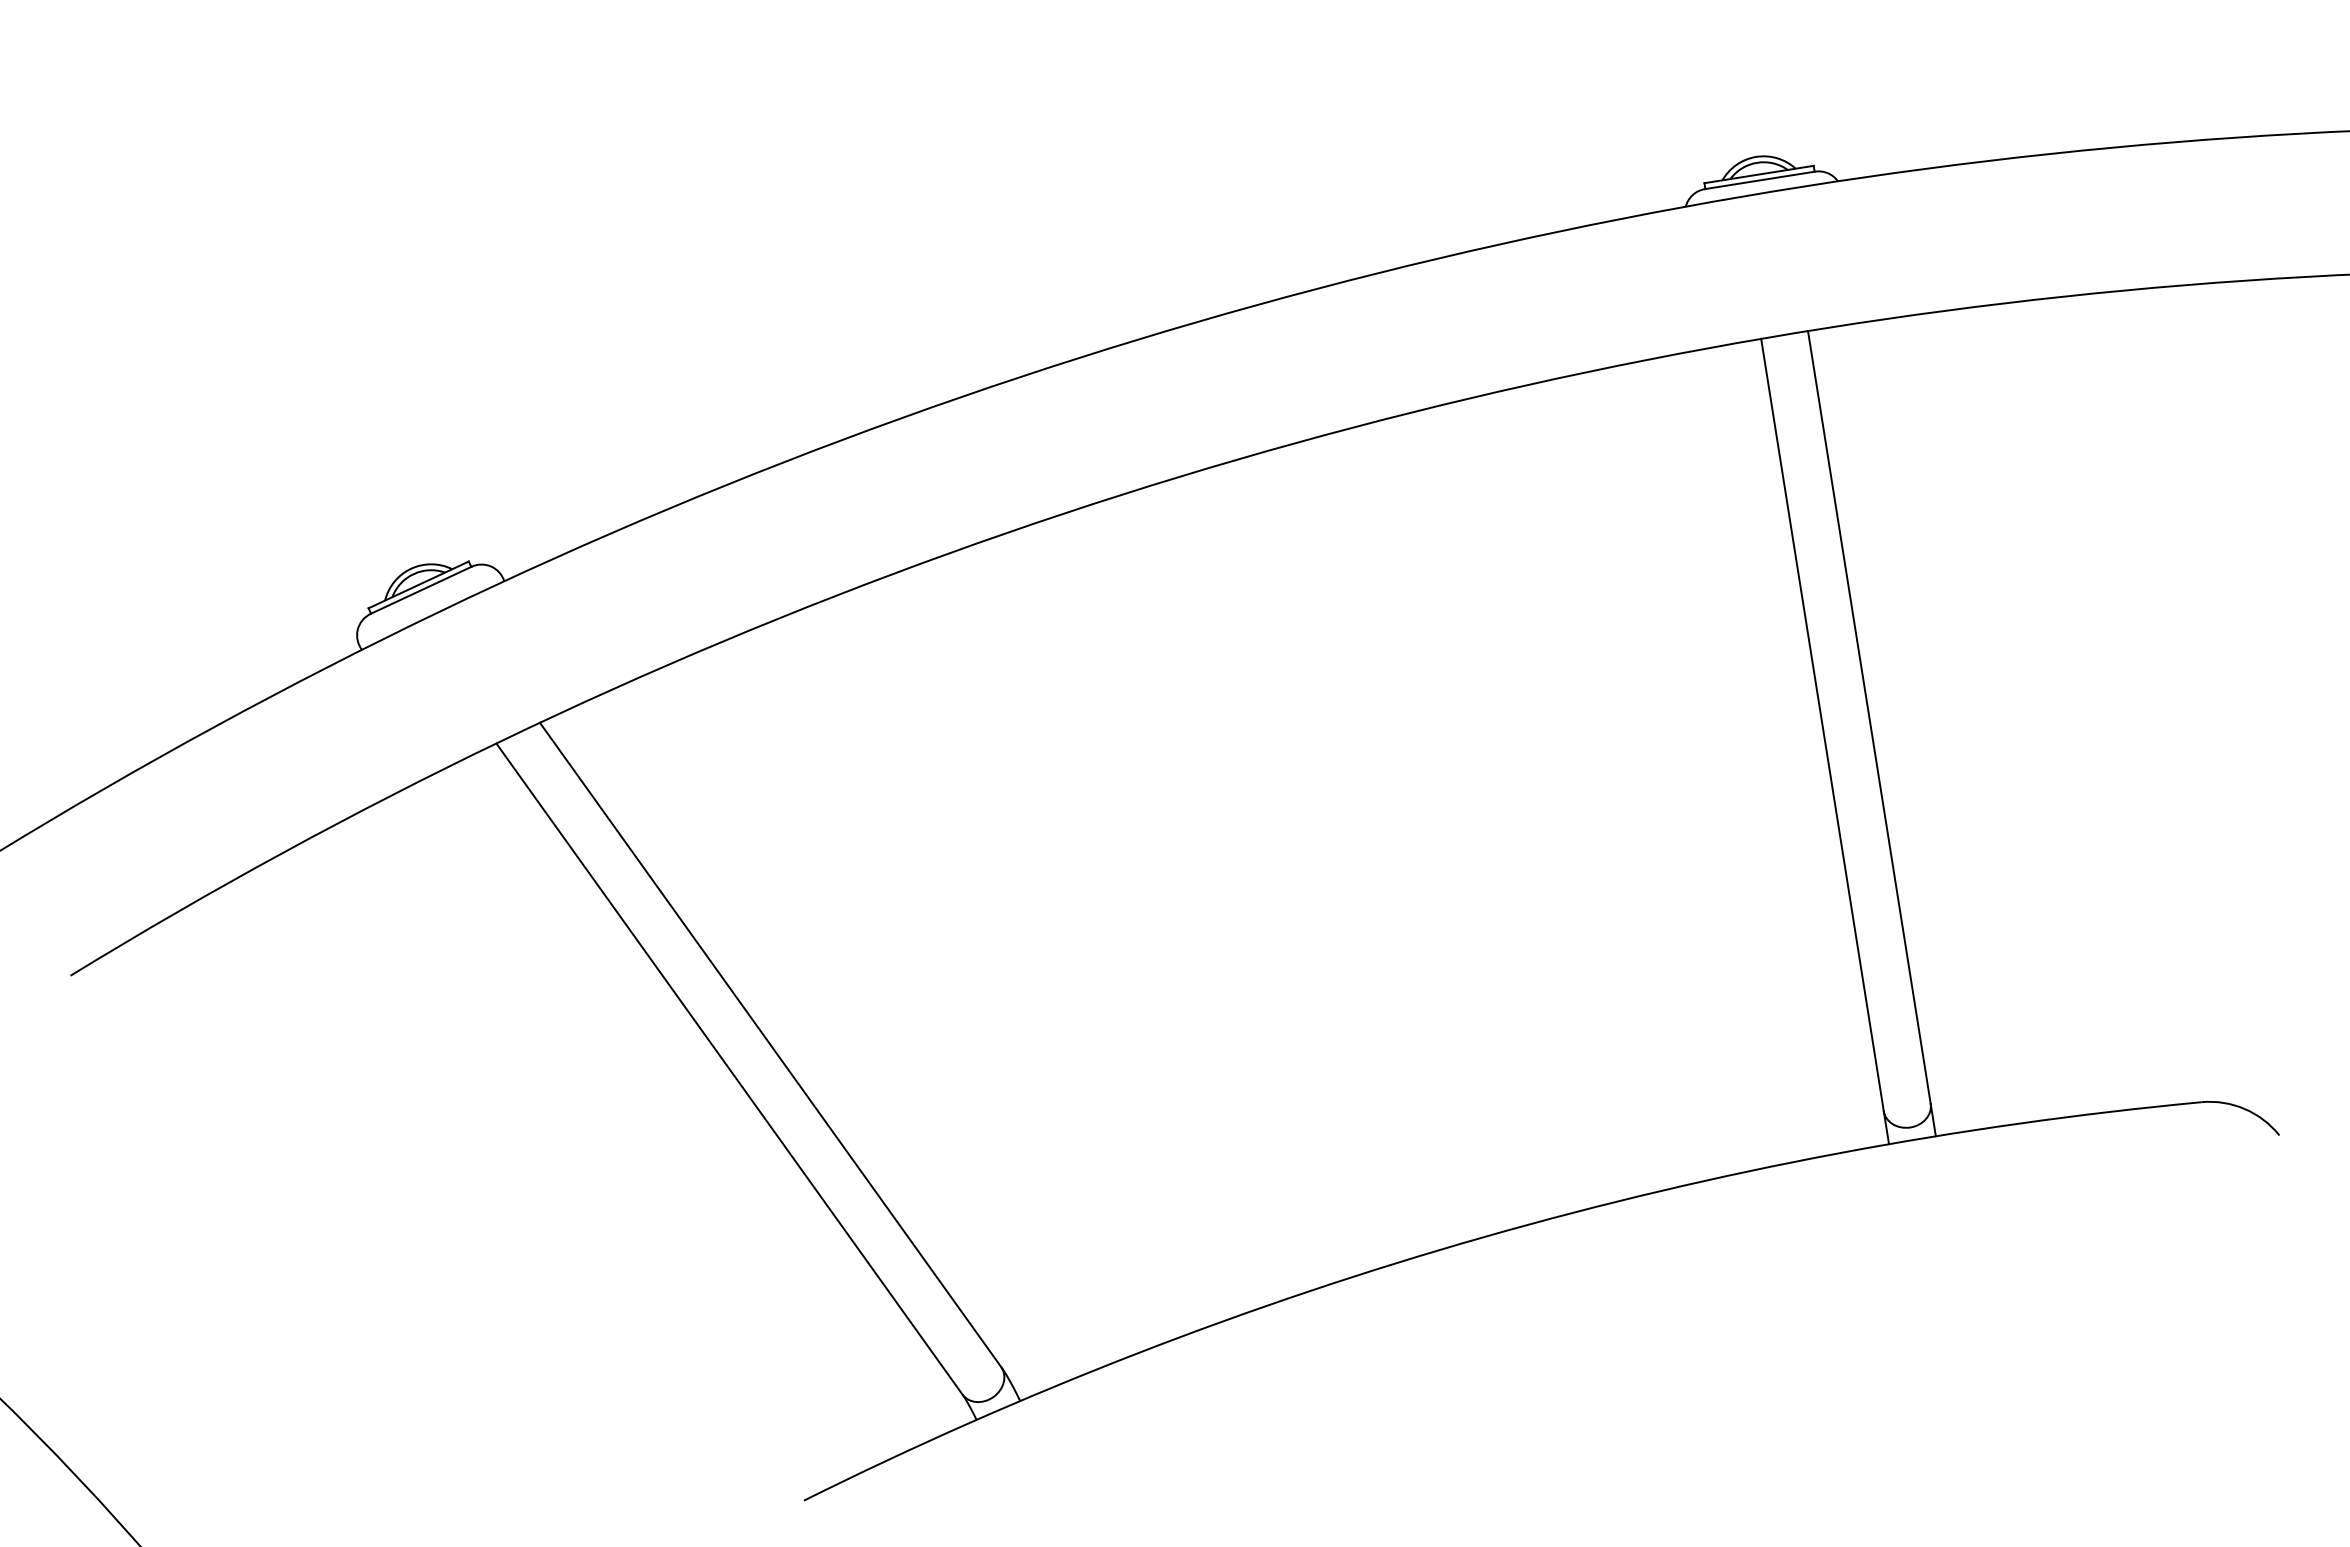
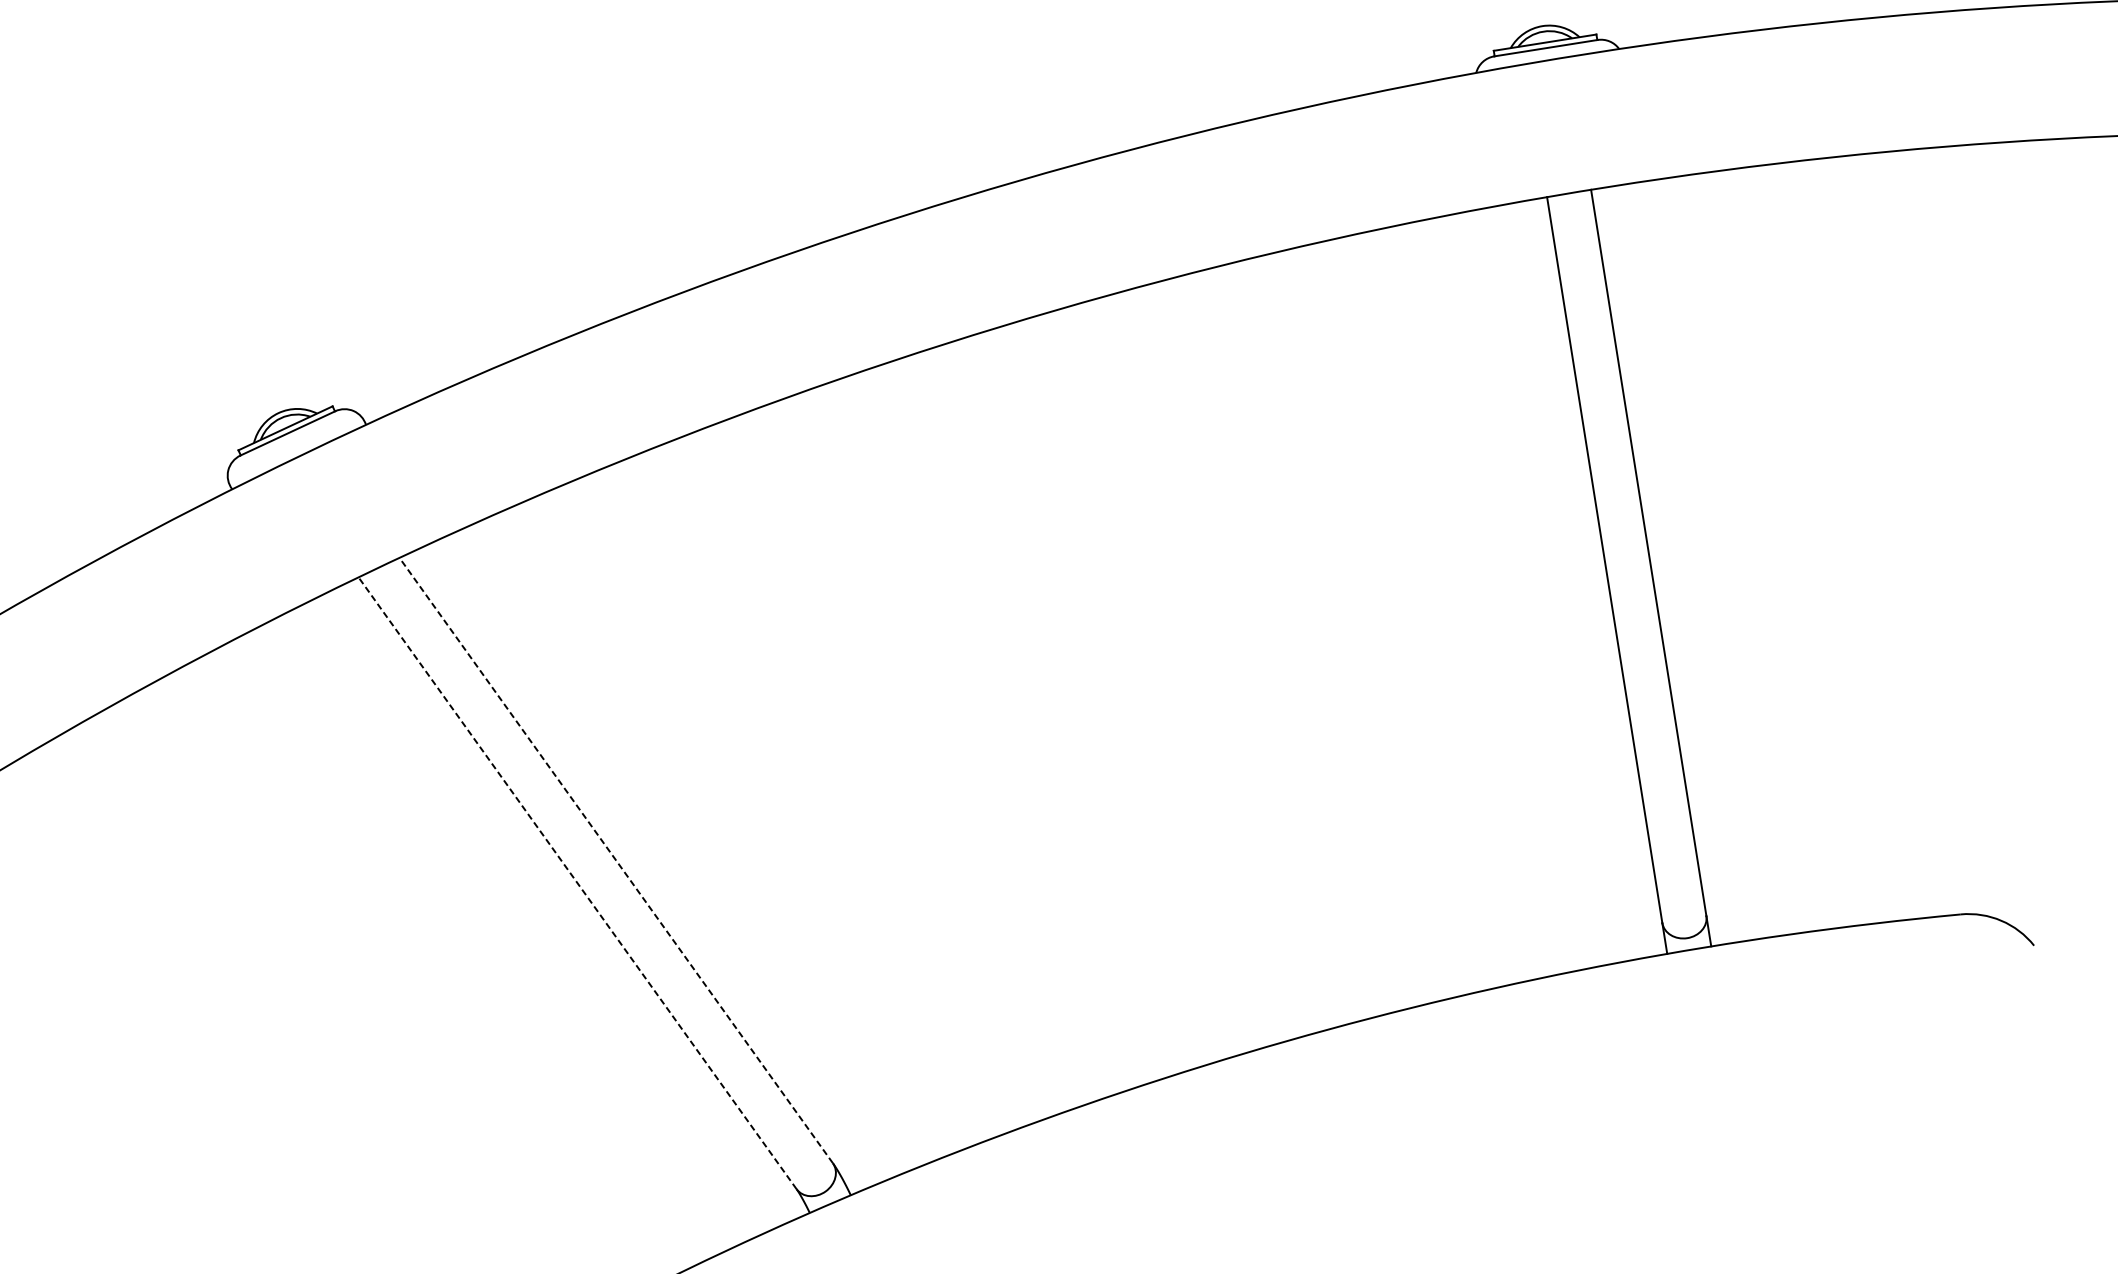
line: (770, 1044) -> (616, 860), solid -> dashed
line: (729, 1068) -> (577, 882), solid -> dashed

